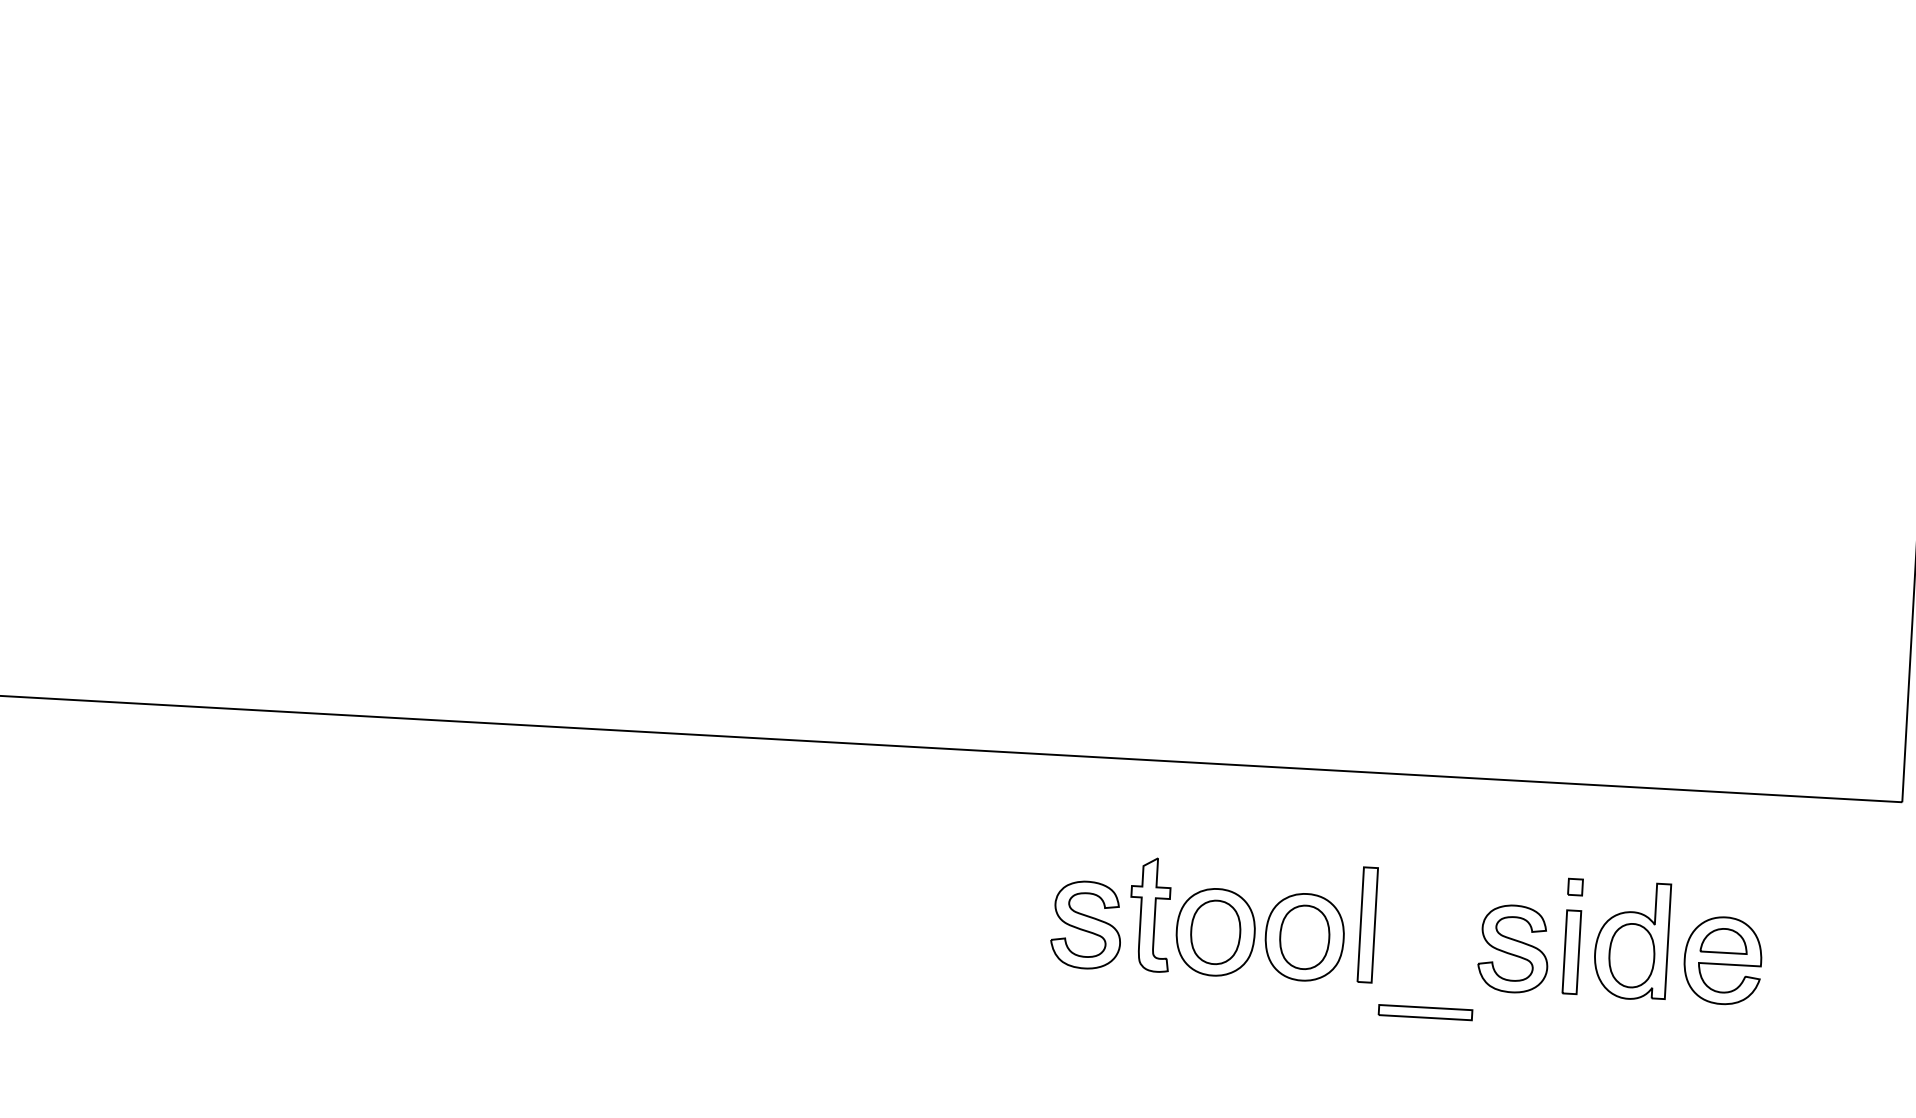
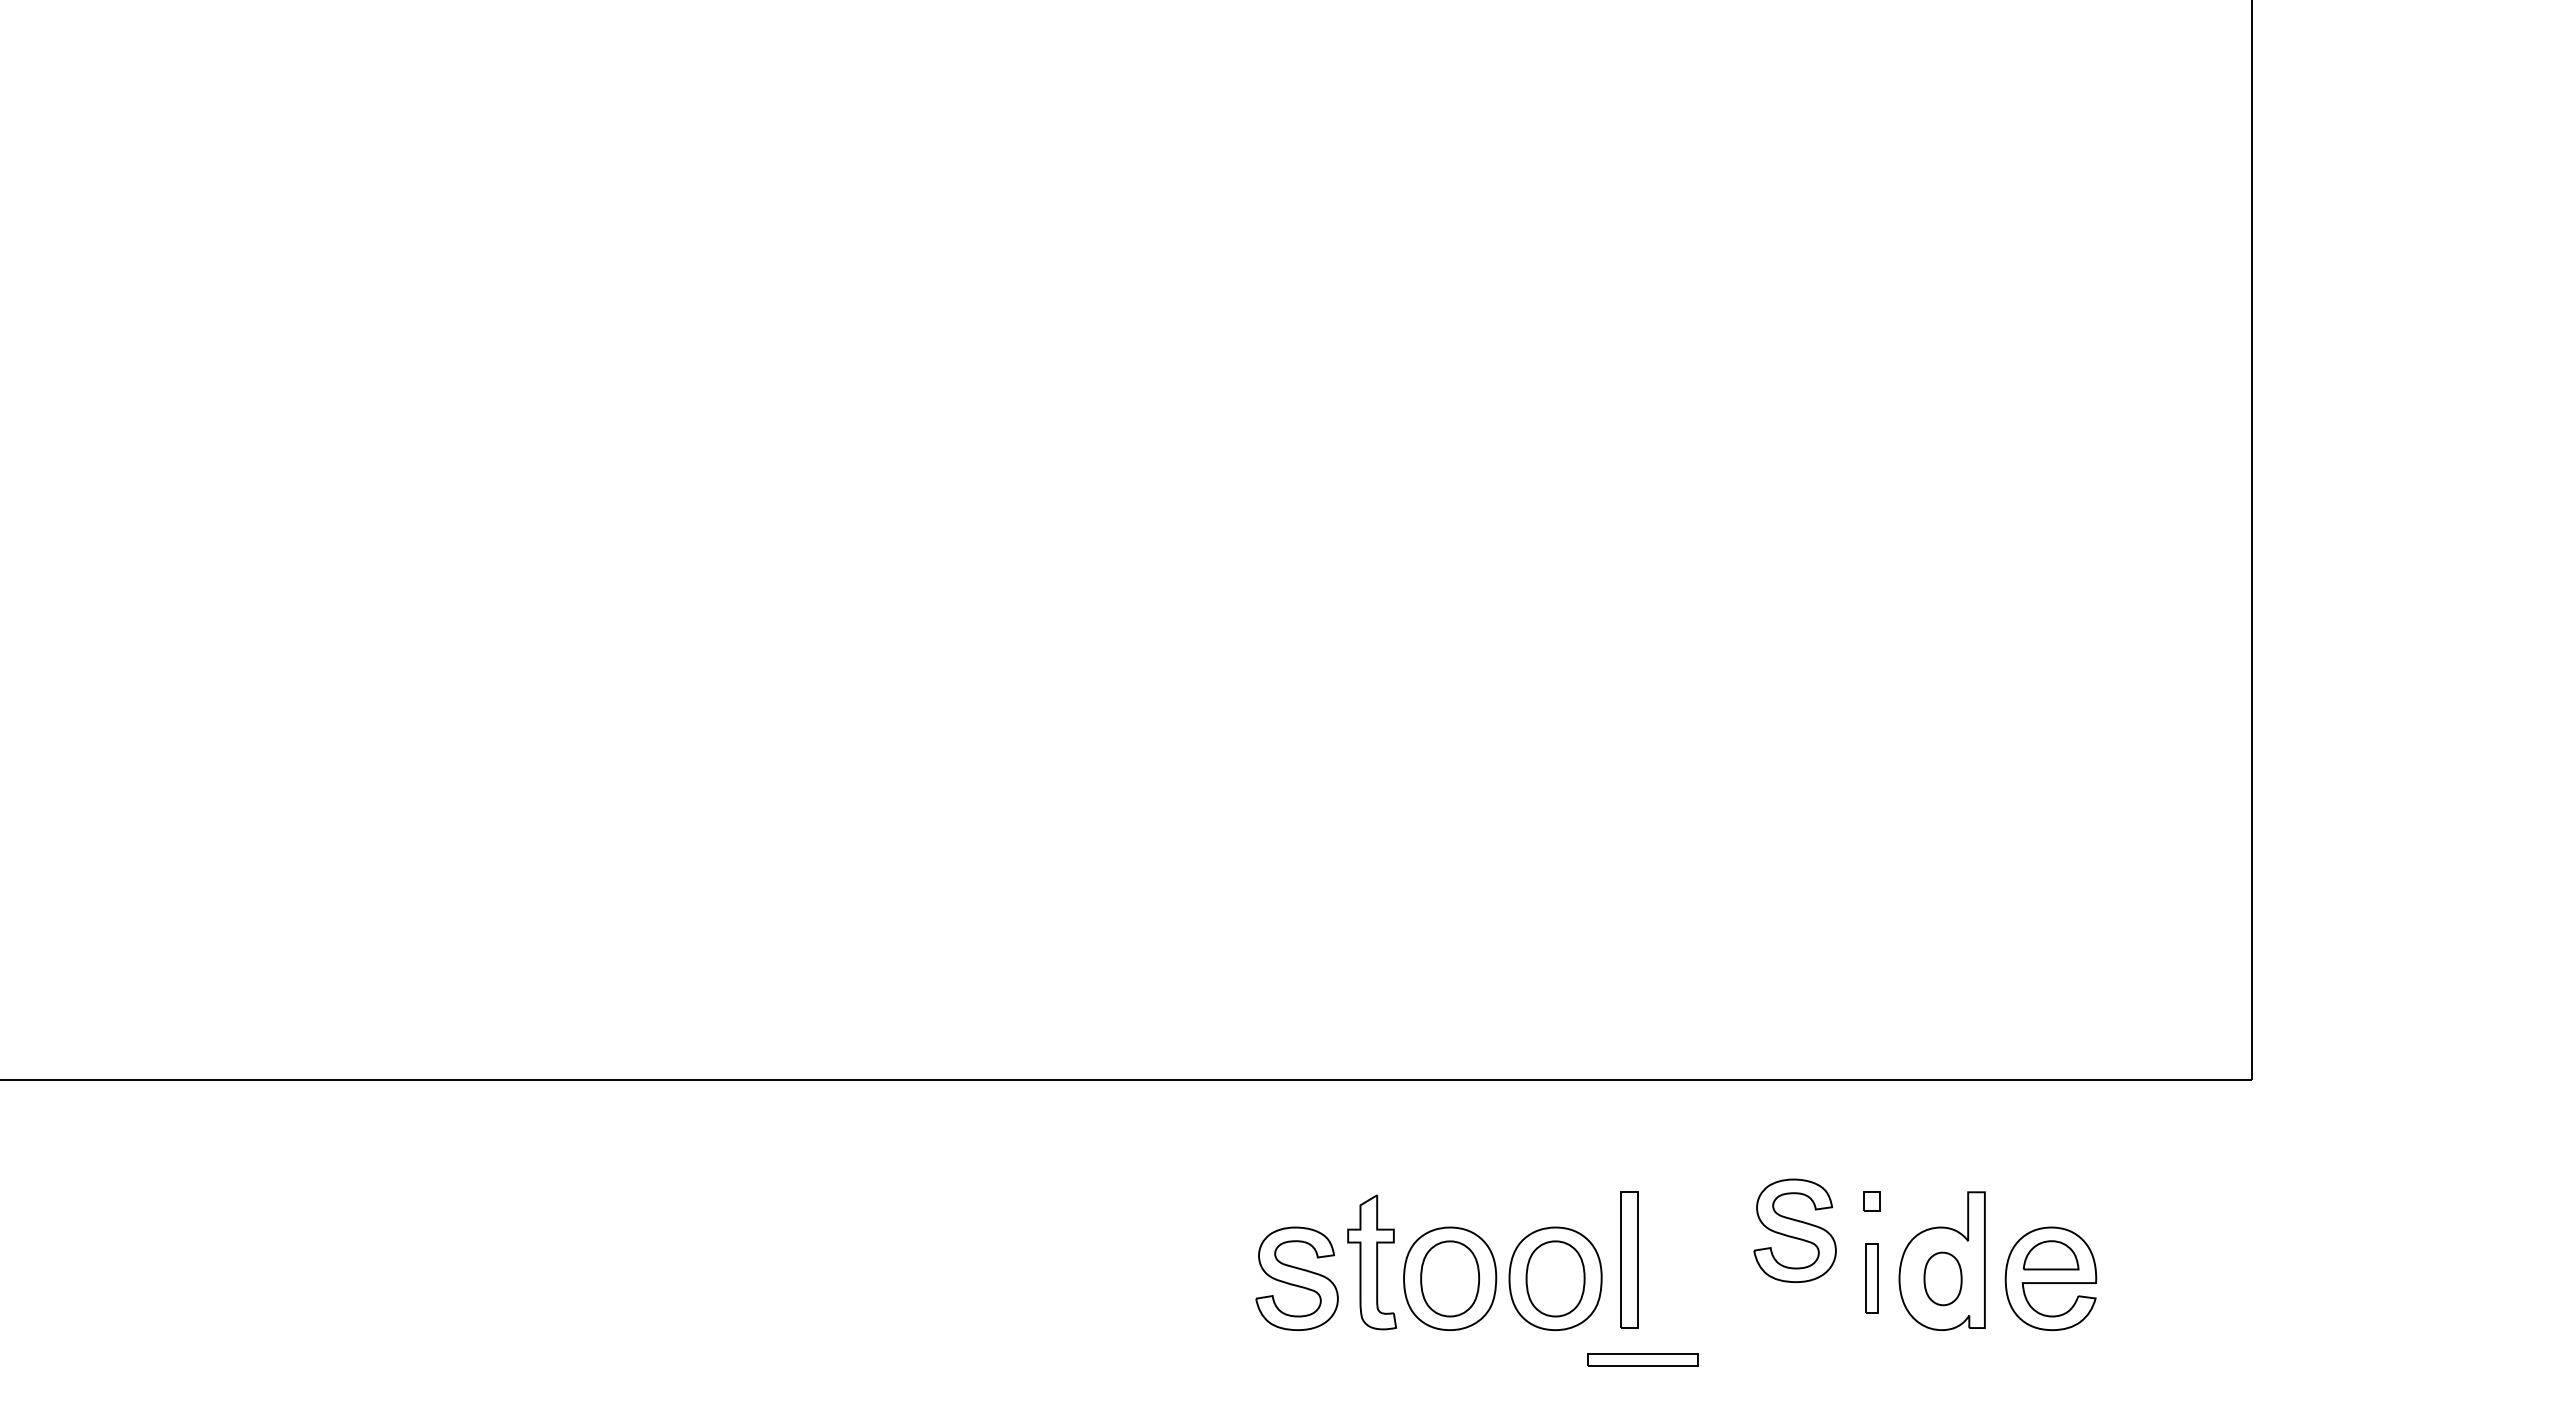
part: (1513, 948) -> (1794, 1230), moved
part: (1571, 951) -> (1871, 1278), size x0.7
part: (1631, 955) -> (1942, 1278), size x0.7
part: (1424, 1012) -> (1642, 1359), moved

